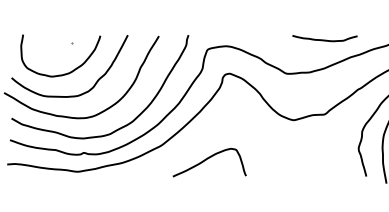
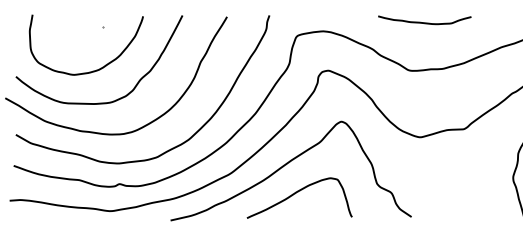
curve: (324, 39) -> (424, 21), moved
curve: (201, 139) -> (288, 164), added

